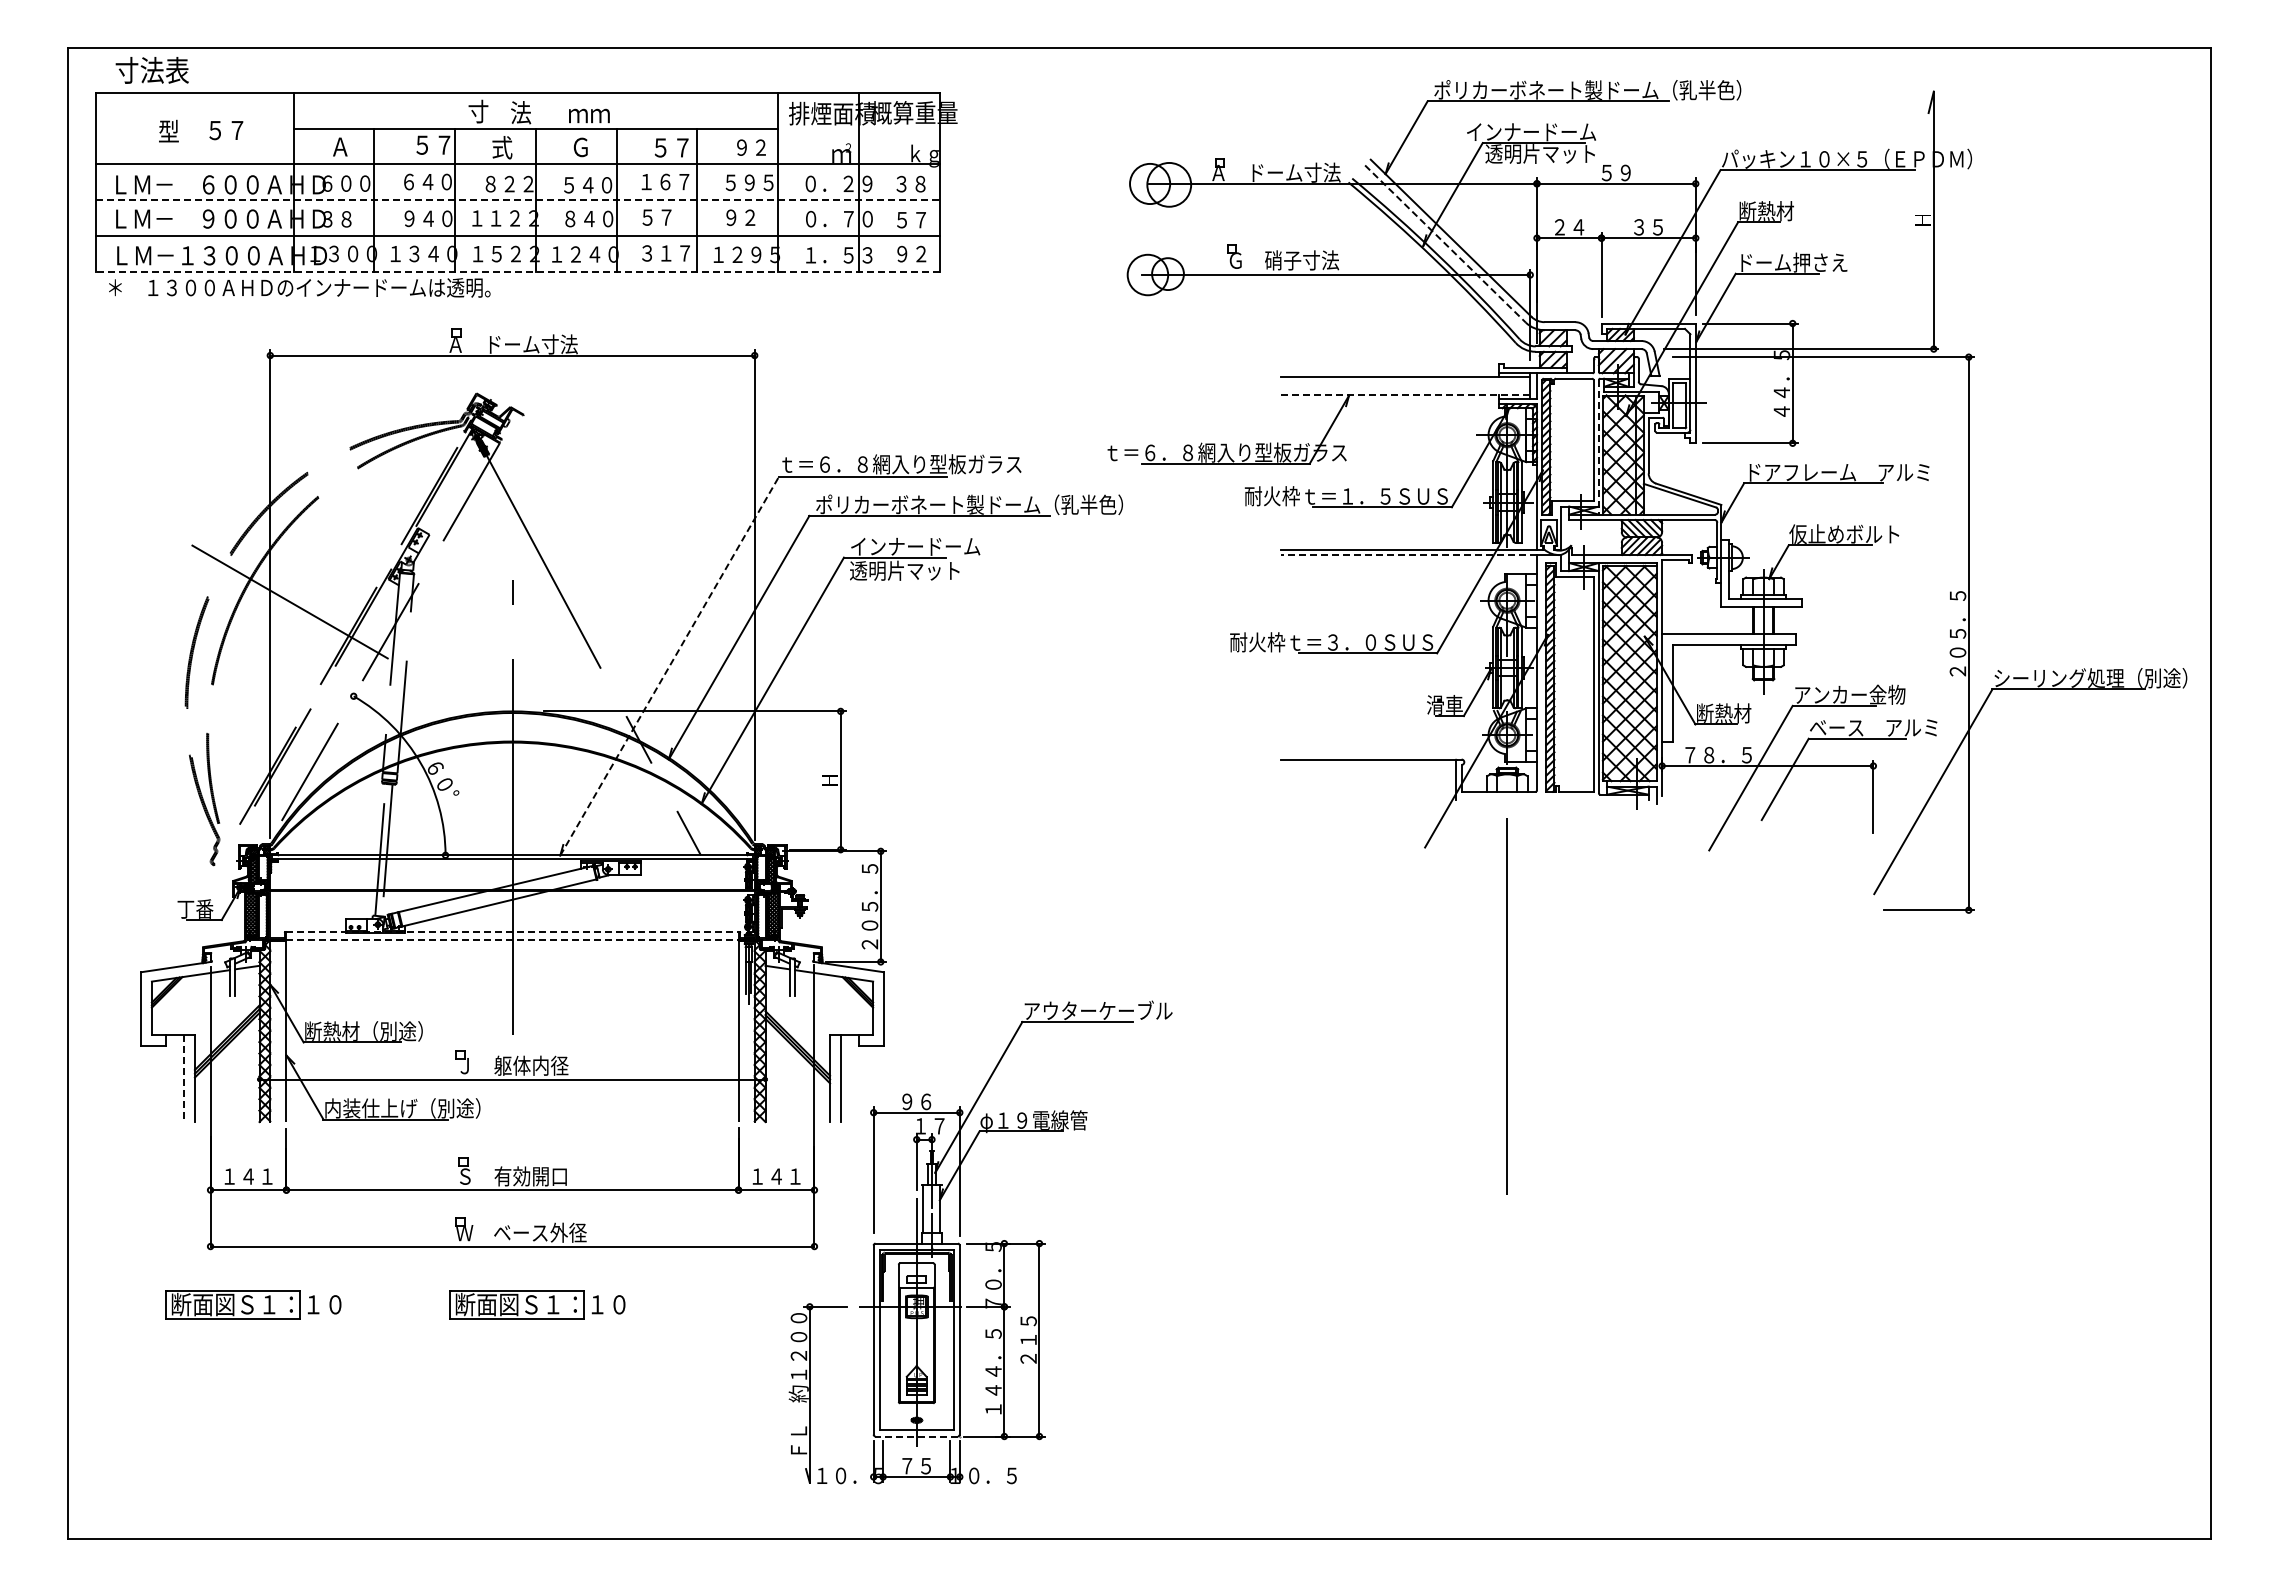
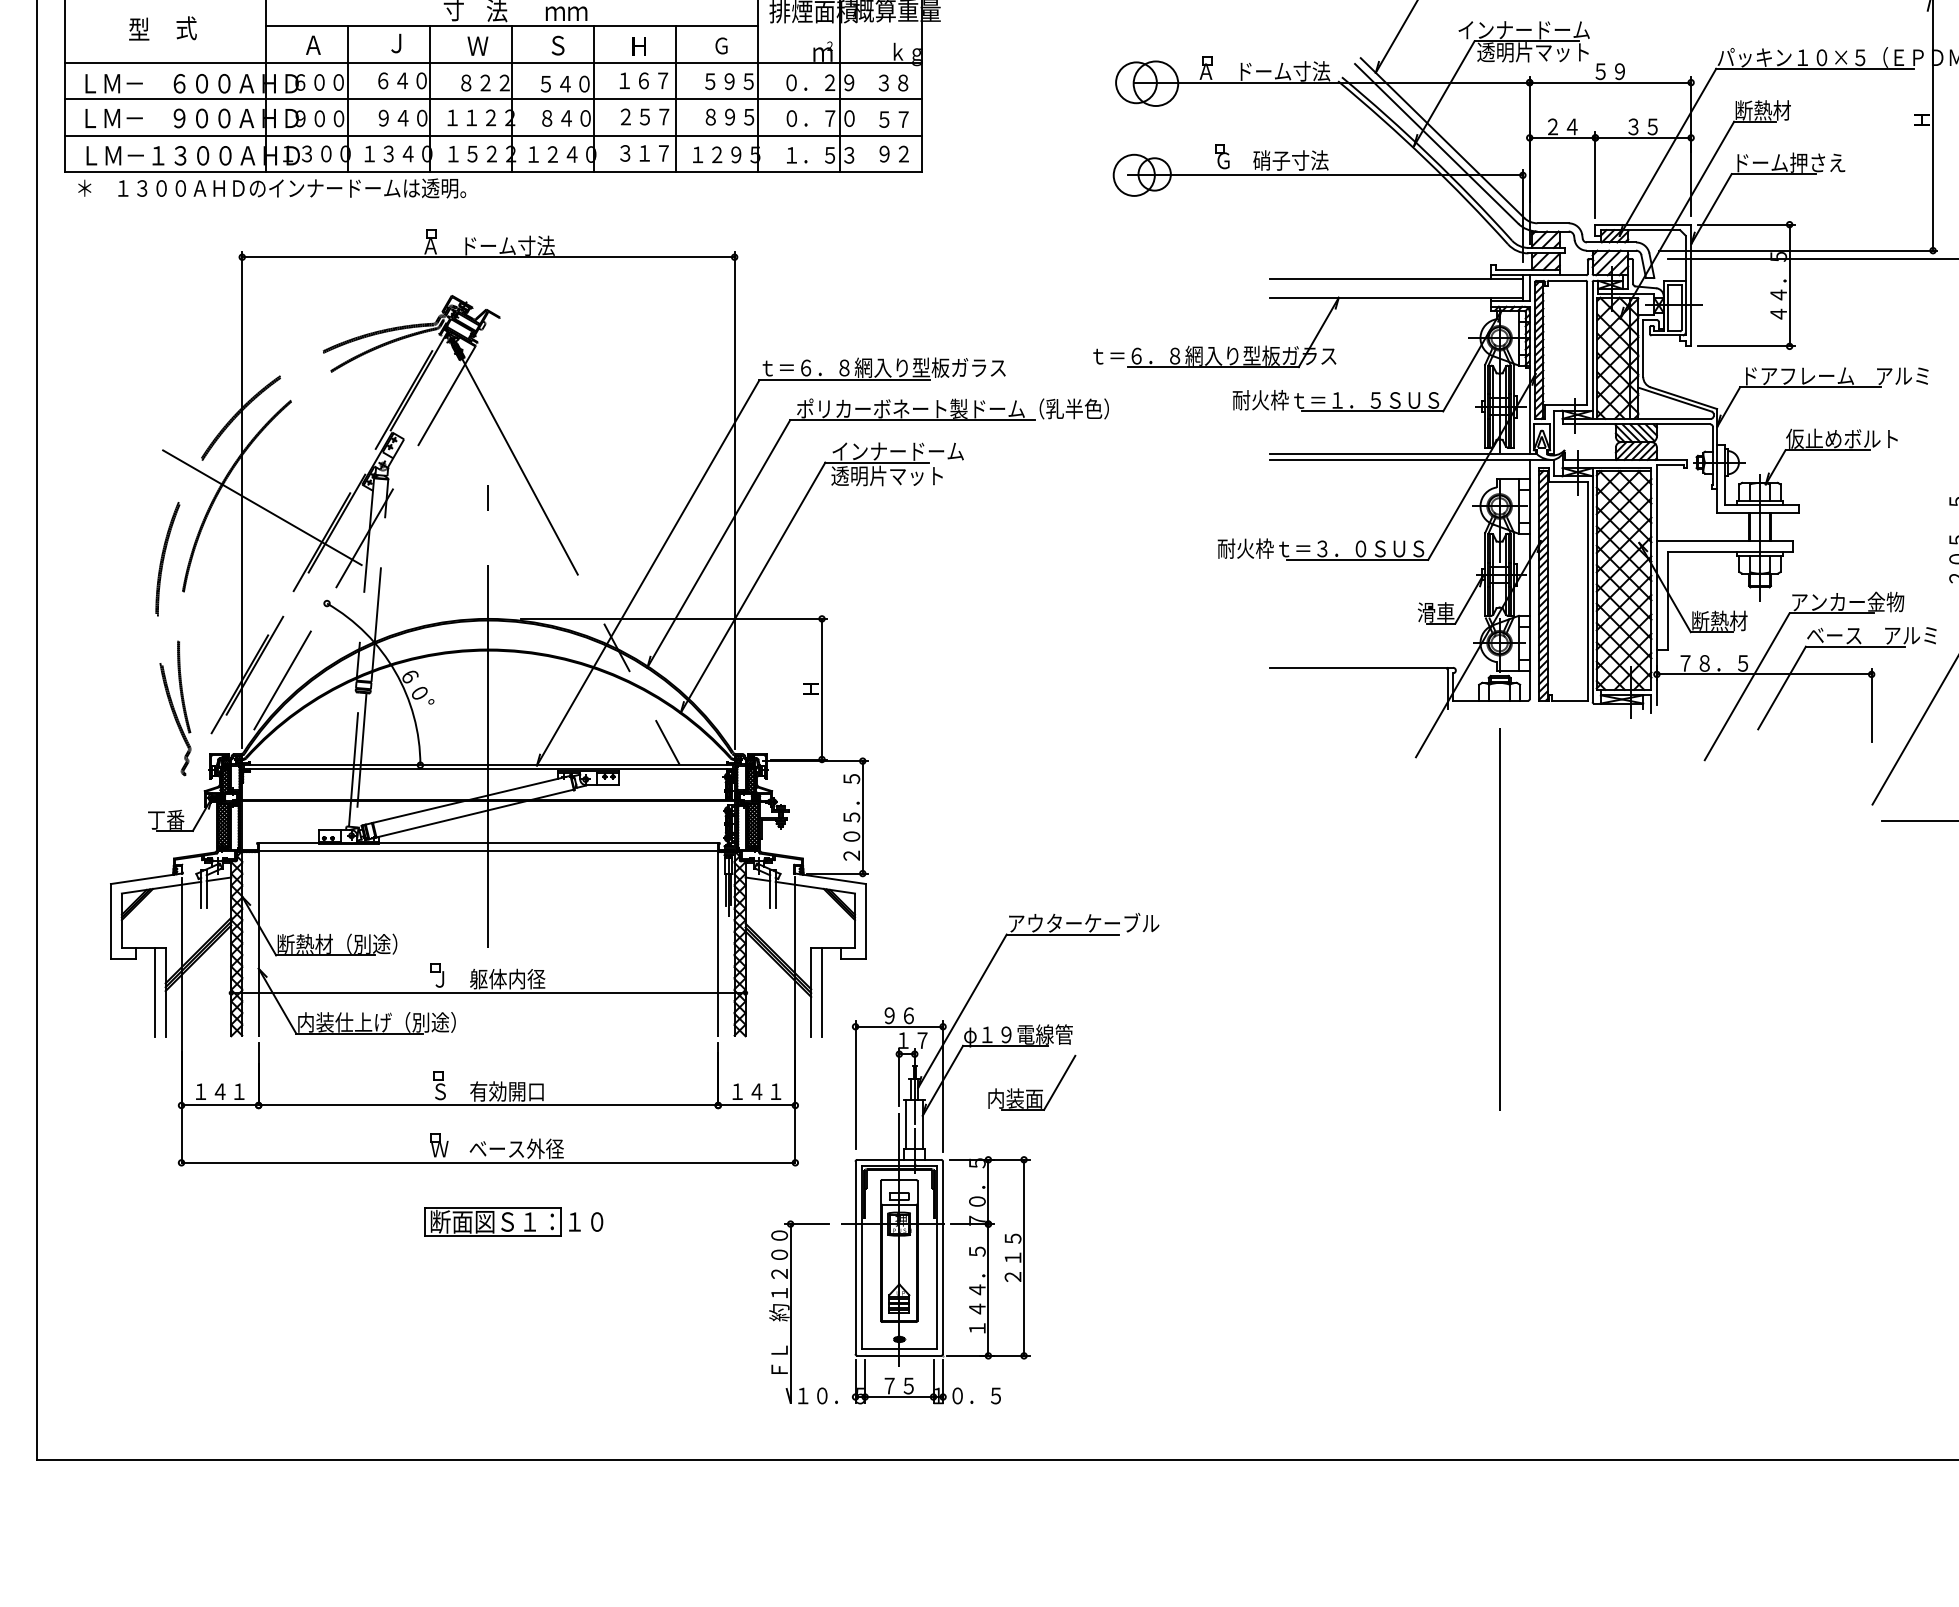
text: (224, 129) -> (195, 27), ５７ -> 式
text: (433, 144) -> (408, 42), ５７ -> Ｊ
text: (502, 147) -> (478, 45), 式 -> Ｗ
text: (580, 147) -> (557, 45), Ｇ -> Ｓ
text: (671, 147) -> (650, 45), ５７ -> Ｈ
text: (750, 147) -> (730, 45), ９２ -> Ｇ
line: (517, 200) -> (493, 99), dashed -> solid
text: (666, 217) -> (644, 116), ５７ -> ２５７
text: (749, 217) -> (729, 116), ９２ -> ８９５
text: (346, 219) -> (319, 118), ３８ -> ９００
line: (1445, 244) -> (1436, 144), dashed -> solid
line: (517, 272) -> (493, 172), dashed -> solid
line: (1405, 395) -> (1396, 297), dashed -> solid
line: (1598, 447) -> (1592, 350), dashed -> solid
line: (1409, 554) -> (1400, 459), dashed -> solid
line: (669, 666) -> (648, 573), dashed -> solid
line: (513, 931) -> (489, 842), dashed -> solid
line: (513, 939) -> (489, 850), dashed -> solid
line: (184, 1078) -> (155, 992), dashed -> solid
part: (1047, 1174) -> (1032, 1089), added
part: (253, 1304) -> (225, 1221), removed
line: (916, 1436) -> (899, 1355), dashed -> solid

